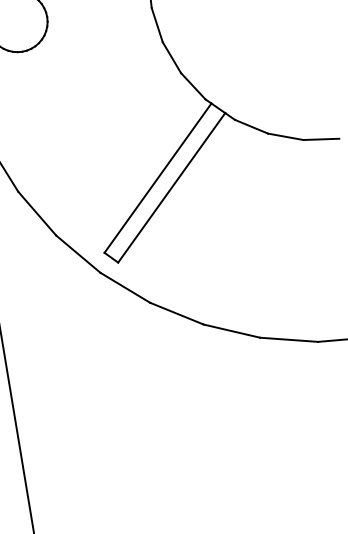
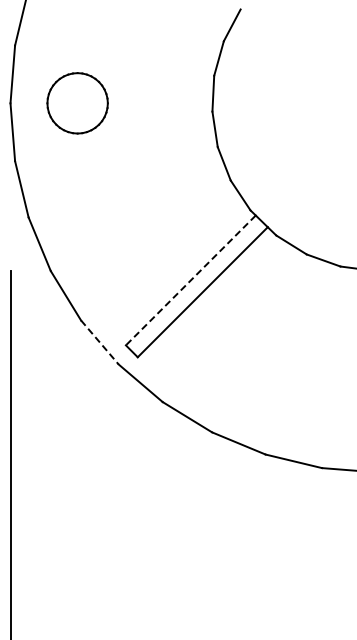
line: (157, 178) -> (190, 280), solid -> dashed
line: (78, 254) -> (99, 342), solid -> dashed

